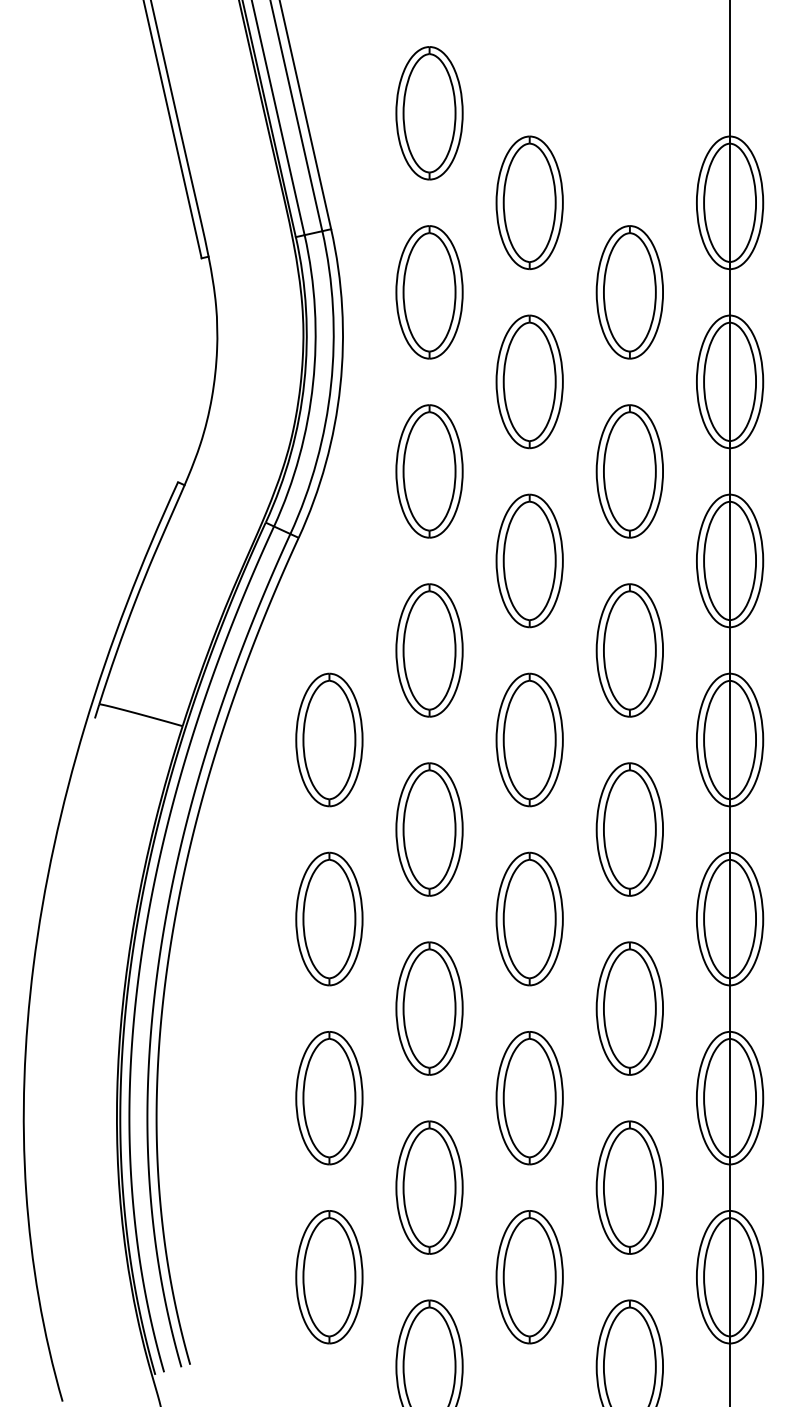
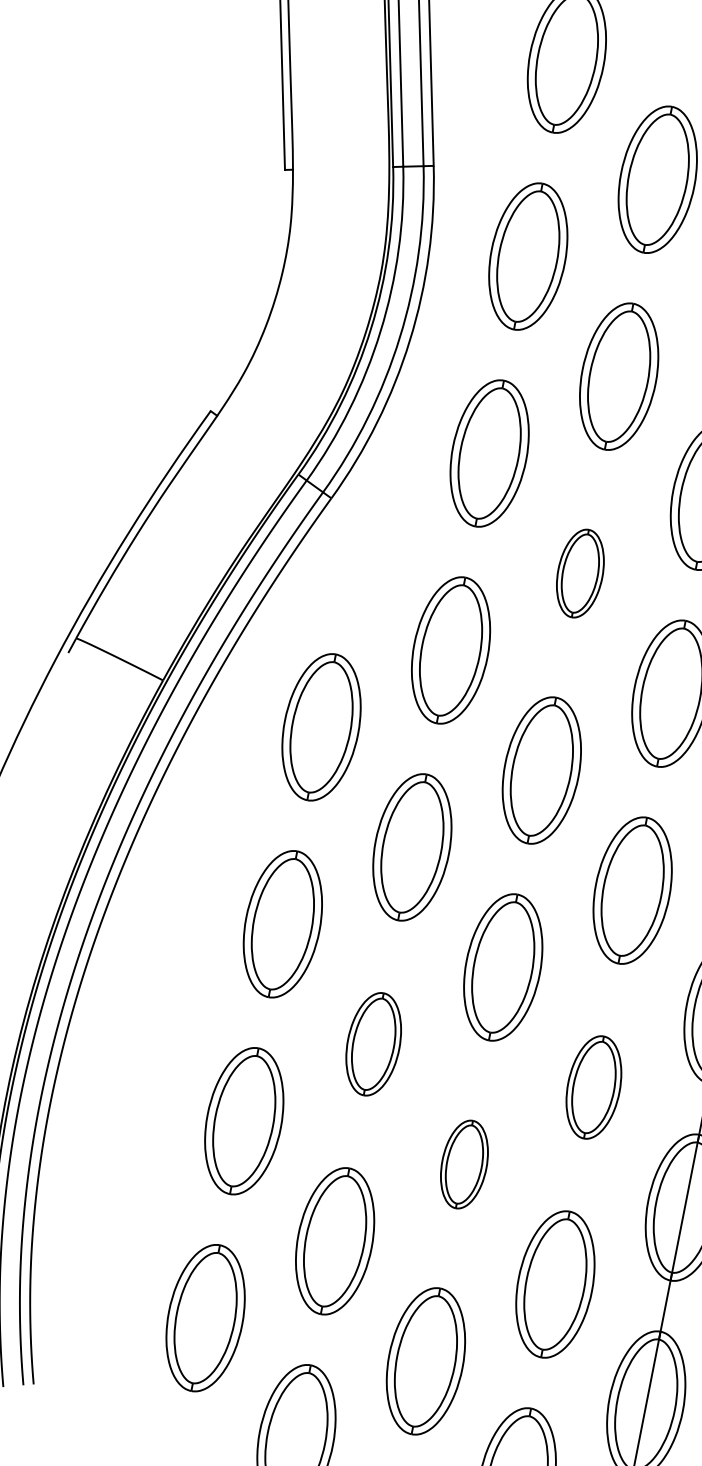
part: (529, 560) -> (580, 573), size x0.6
part: (429, 1008) -> (373, 1044), size x0.7
part: (629, 1008) -> (593, 1087), size x0.7
part: (529, 1098) -> (464, 1164), size x0.6

